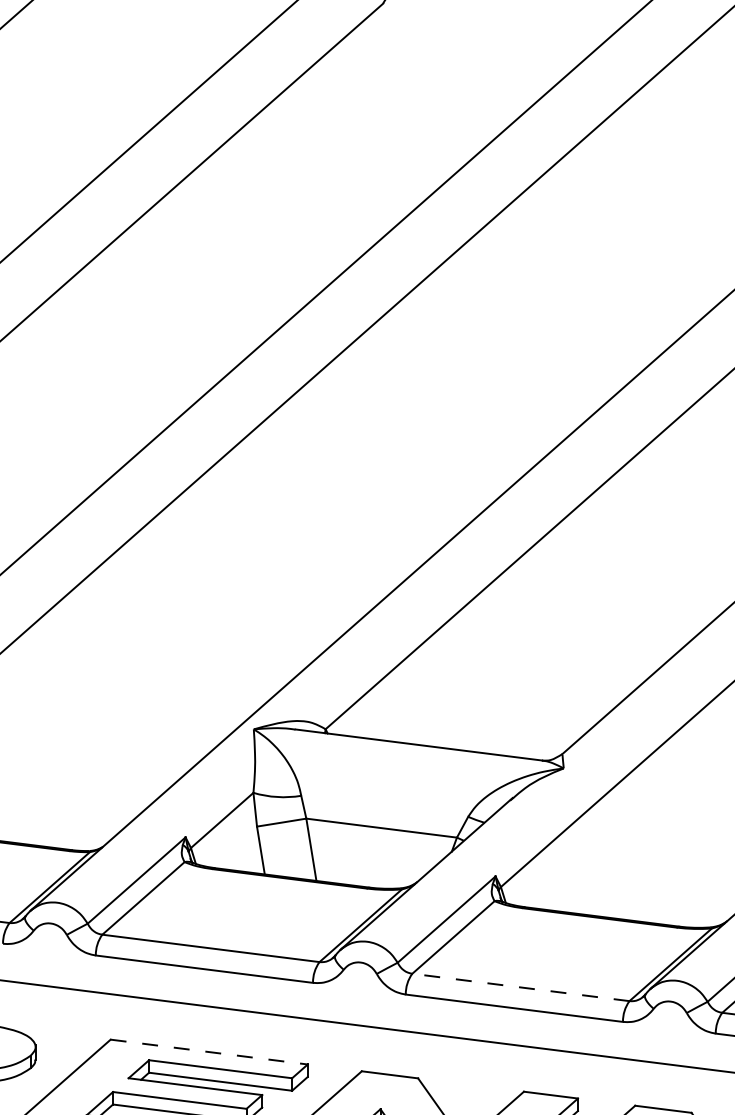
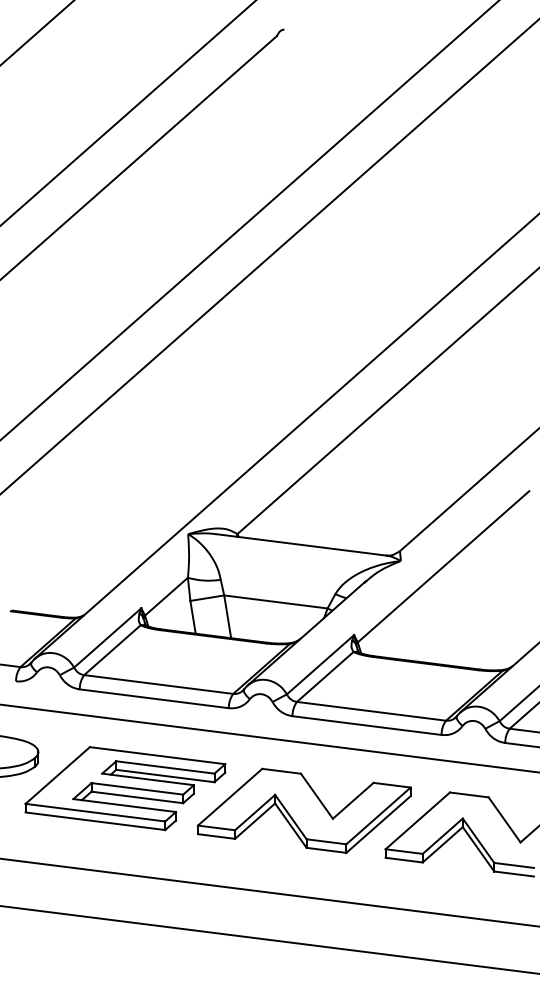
line: (520, 987) -> (371, 711), dashed -> solid
line: (210, 1051) -> (158, 755), dashed -> solid

